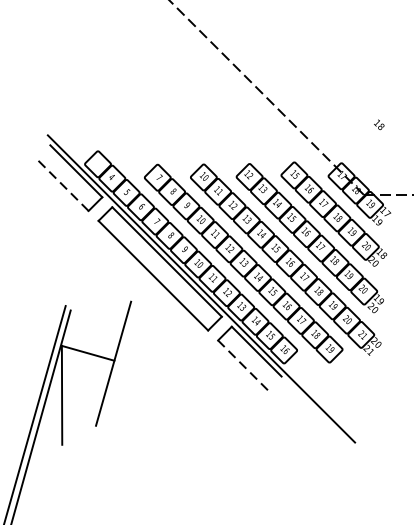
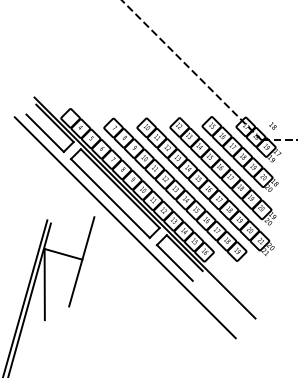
text: (378, 124) -> (272, 125), moved
line: (61, 183) -> (44, 132), dashed -> solid
line: (172, 316) -> (124, 227), added
line: (242, 364) -> (174, 262), dashed -> solid

